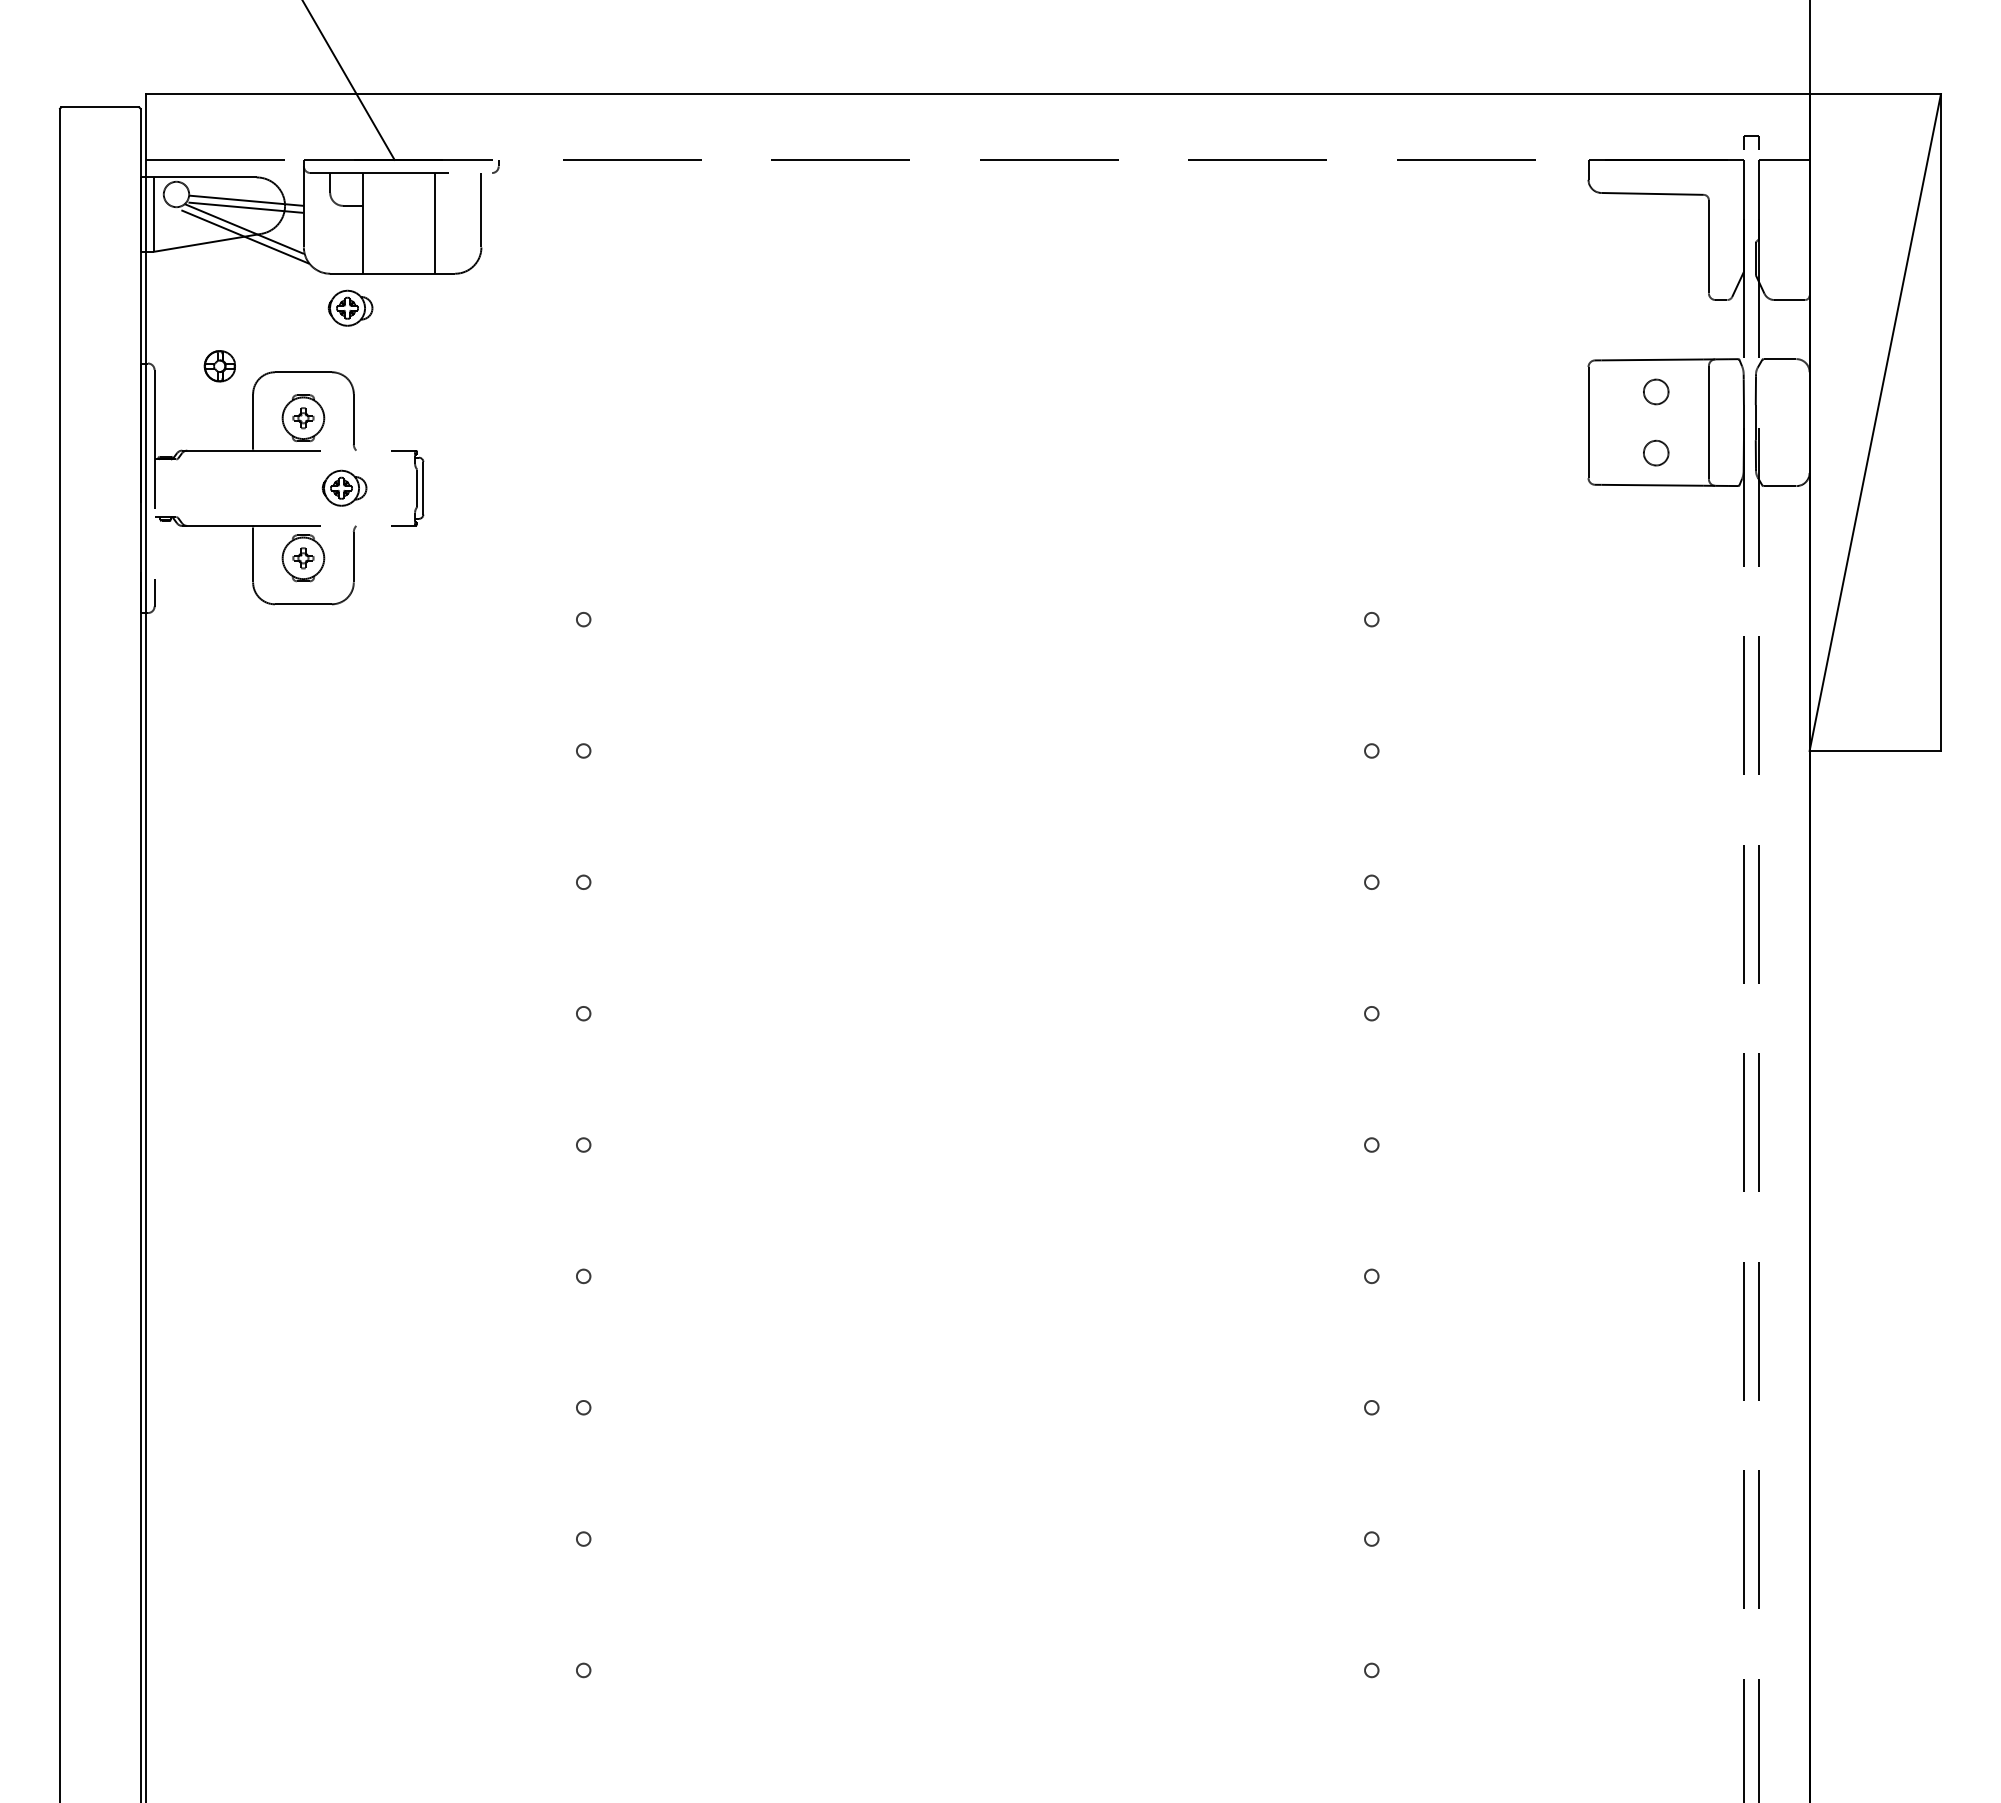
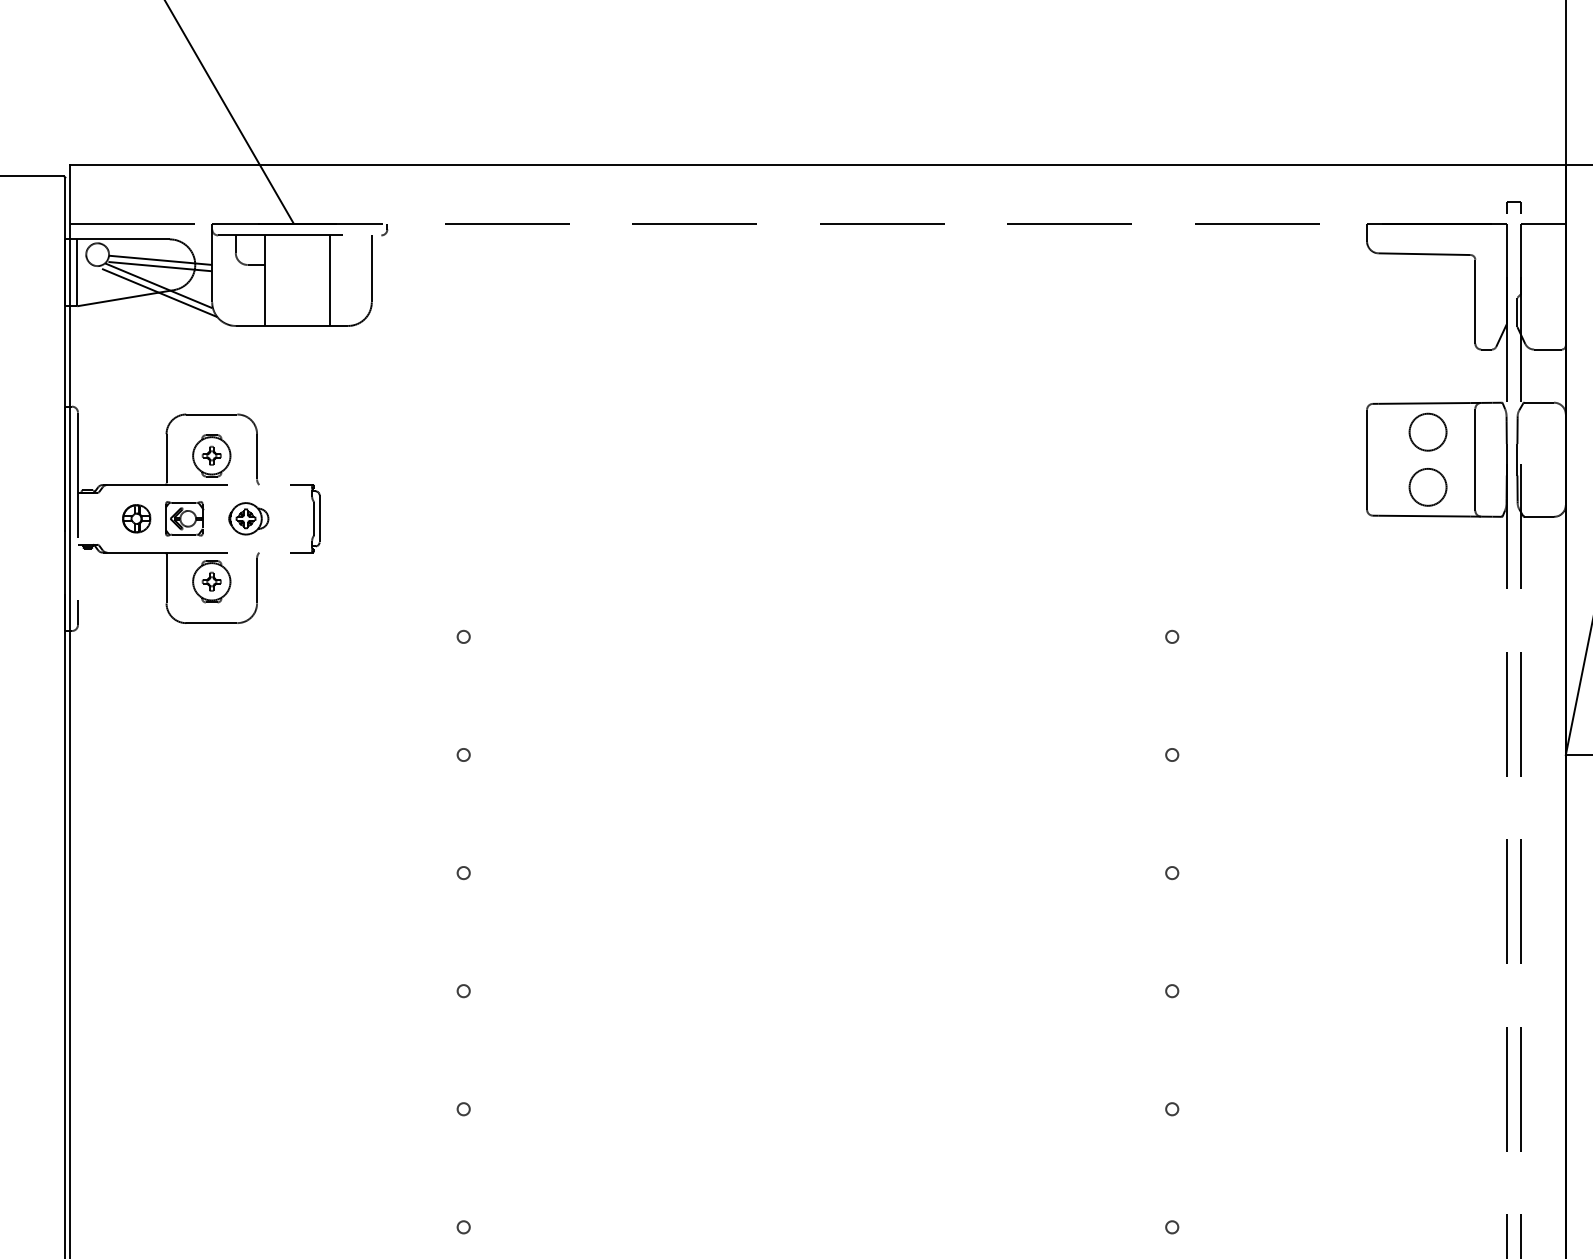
part: (350, 307) -> (254, 356), removed
part: (219, 366) -> (136, 519), moved
circle: (1655, 391) -> (1427, 431), size x1.67
circle: (1655, 452) -> (1427, 486), size x1.67
part: (272, 487) -> (183, 518), added

